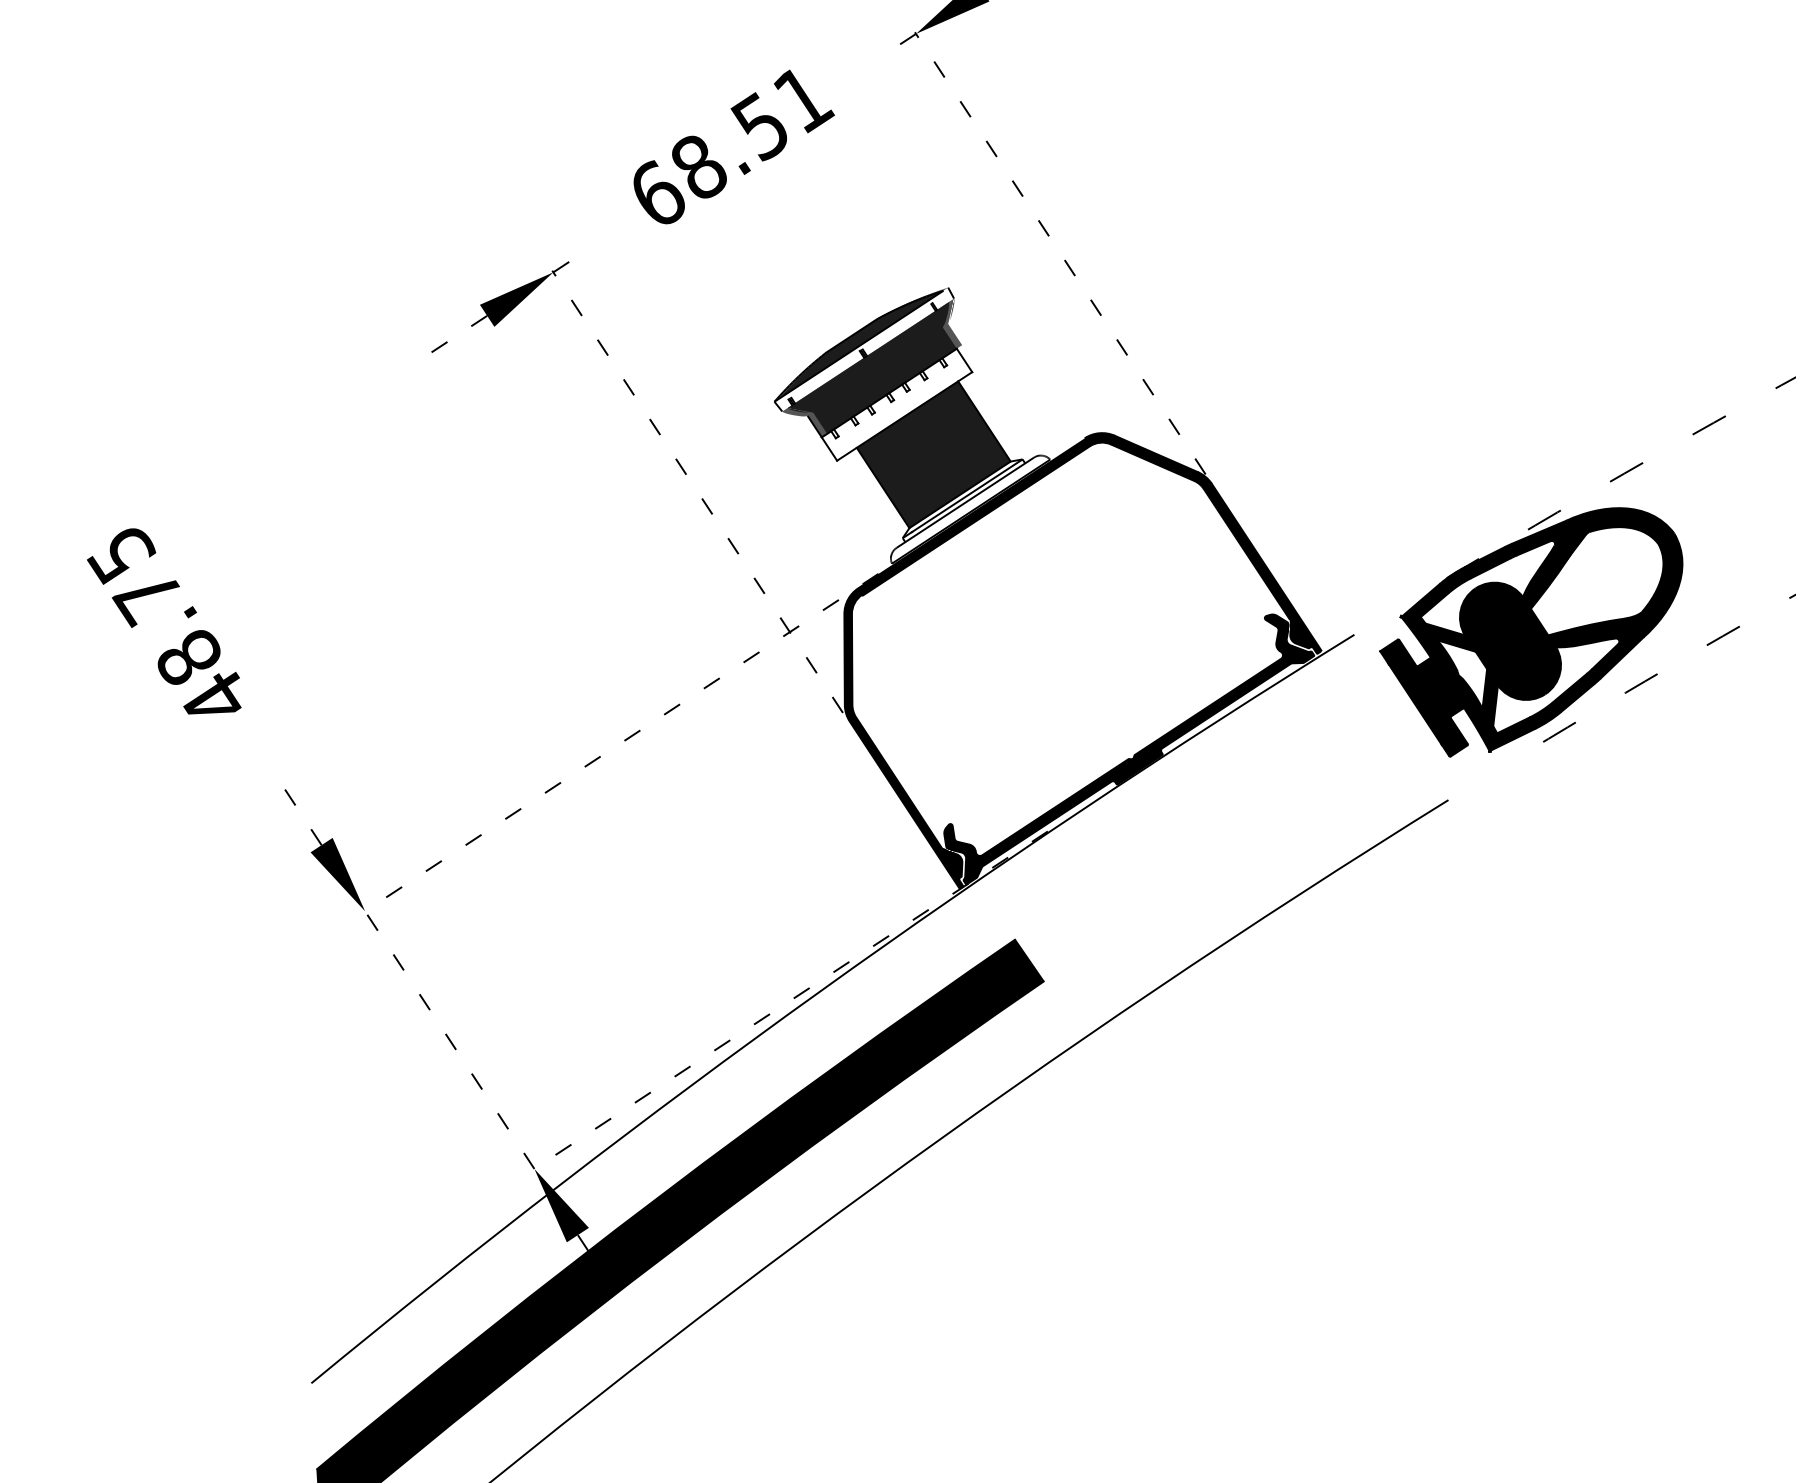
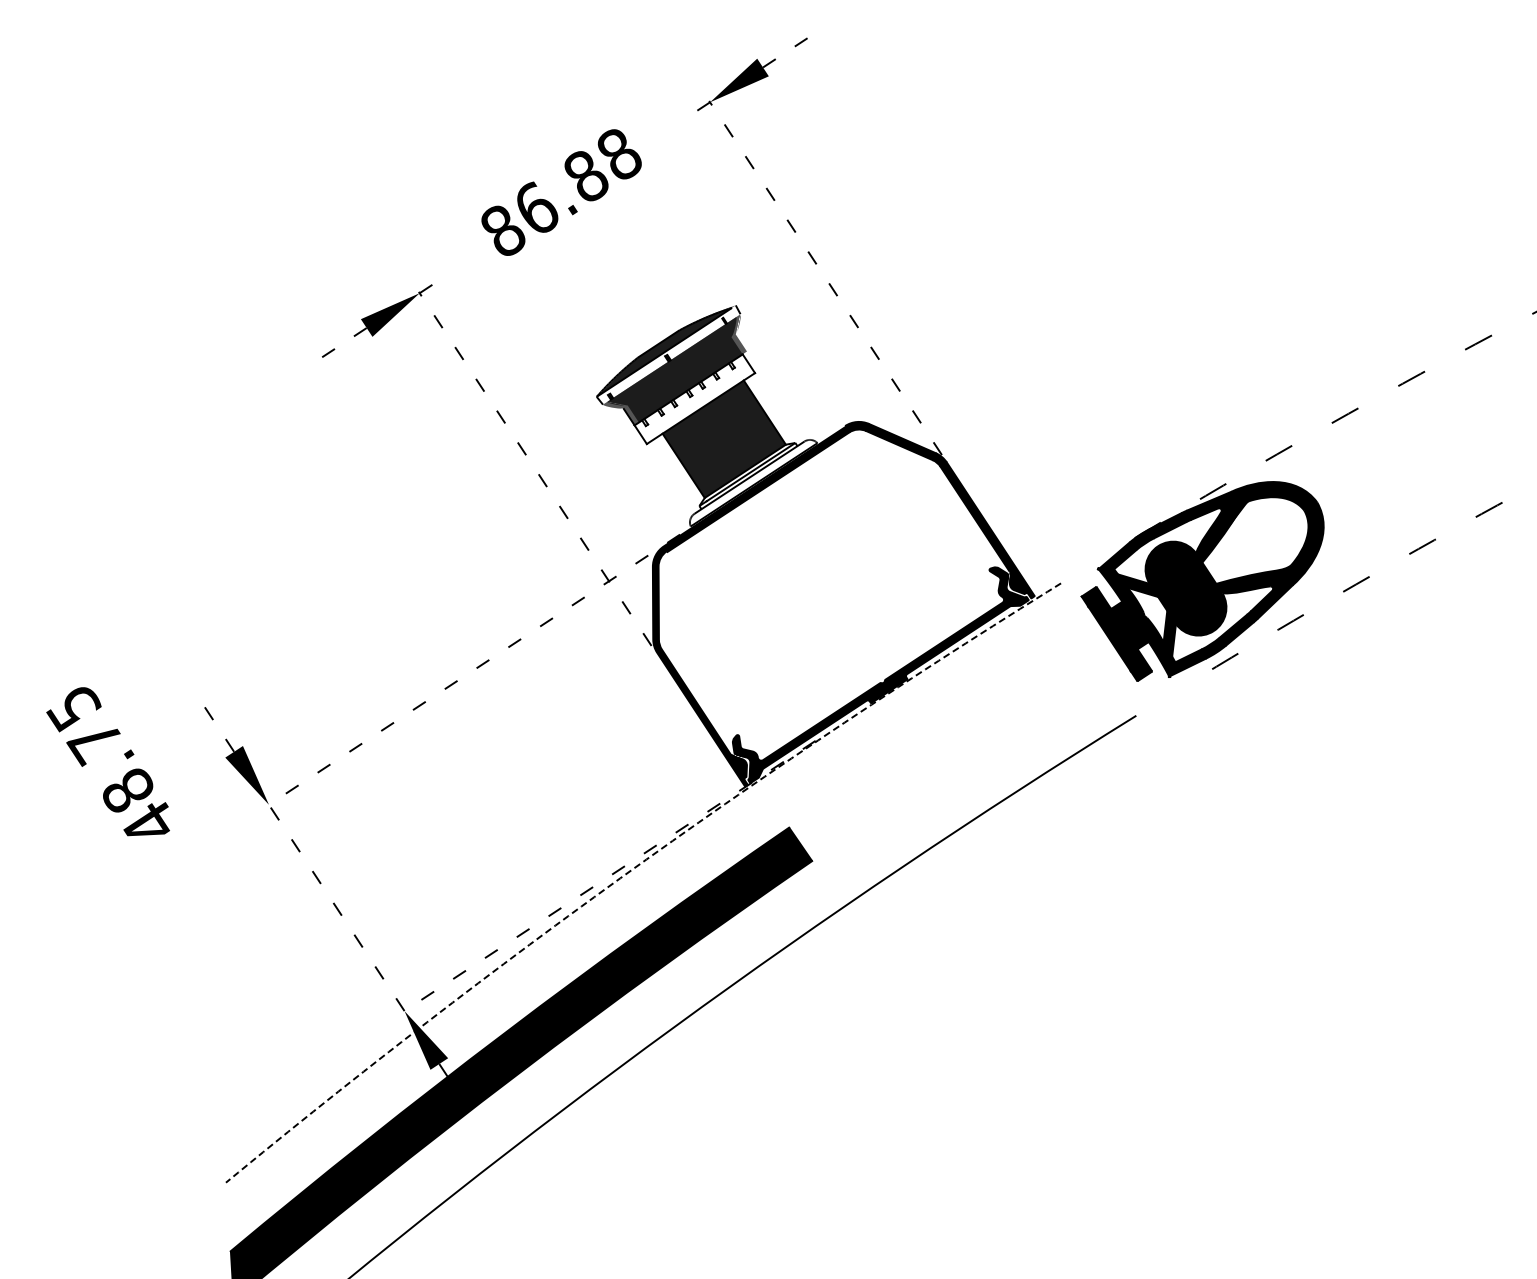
text: (732, 146) -> (563, 192), 68.51 -> 86.88
text: (163, 621) -> (107, 761), moved
arc: (820, 990) -> (633, 868), solid -> dashed

